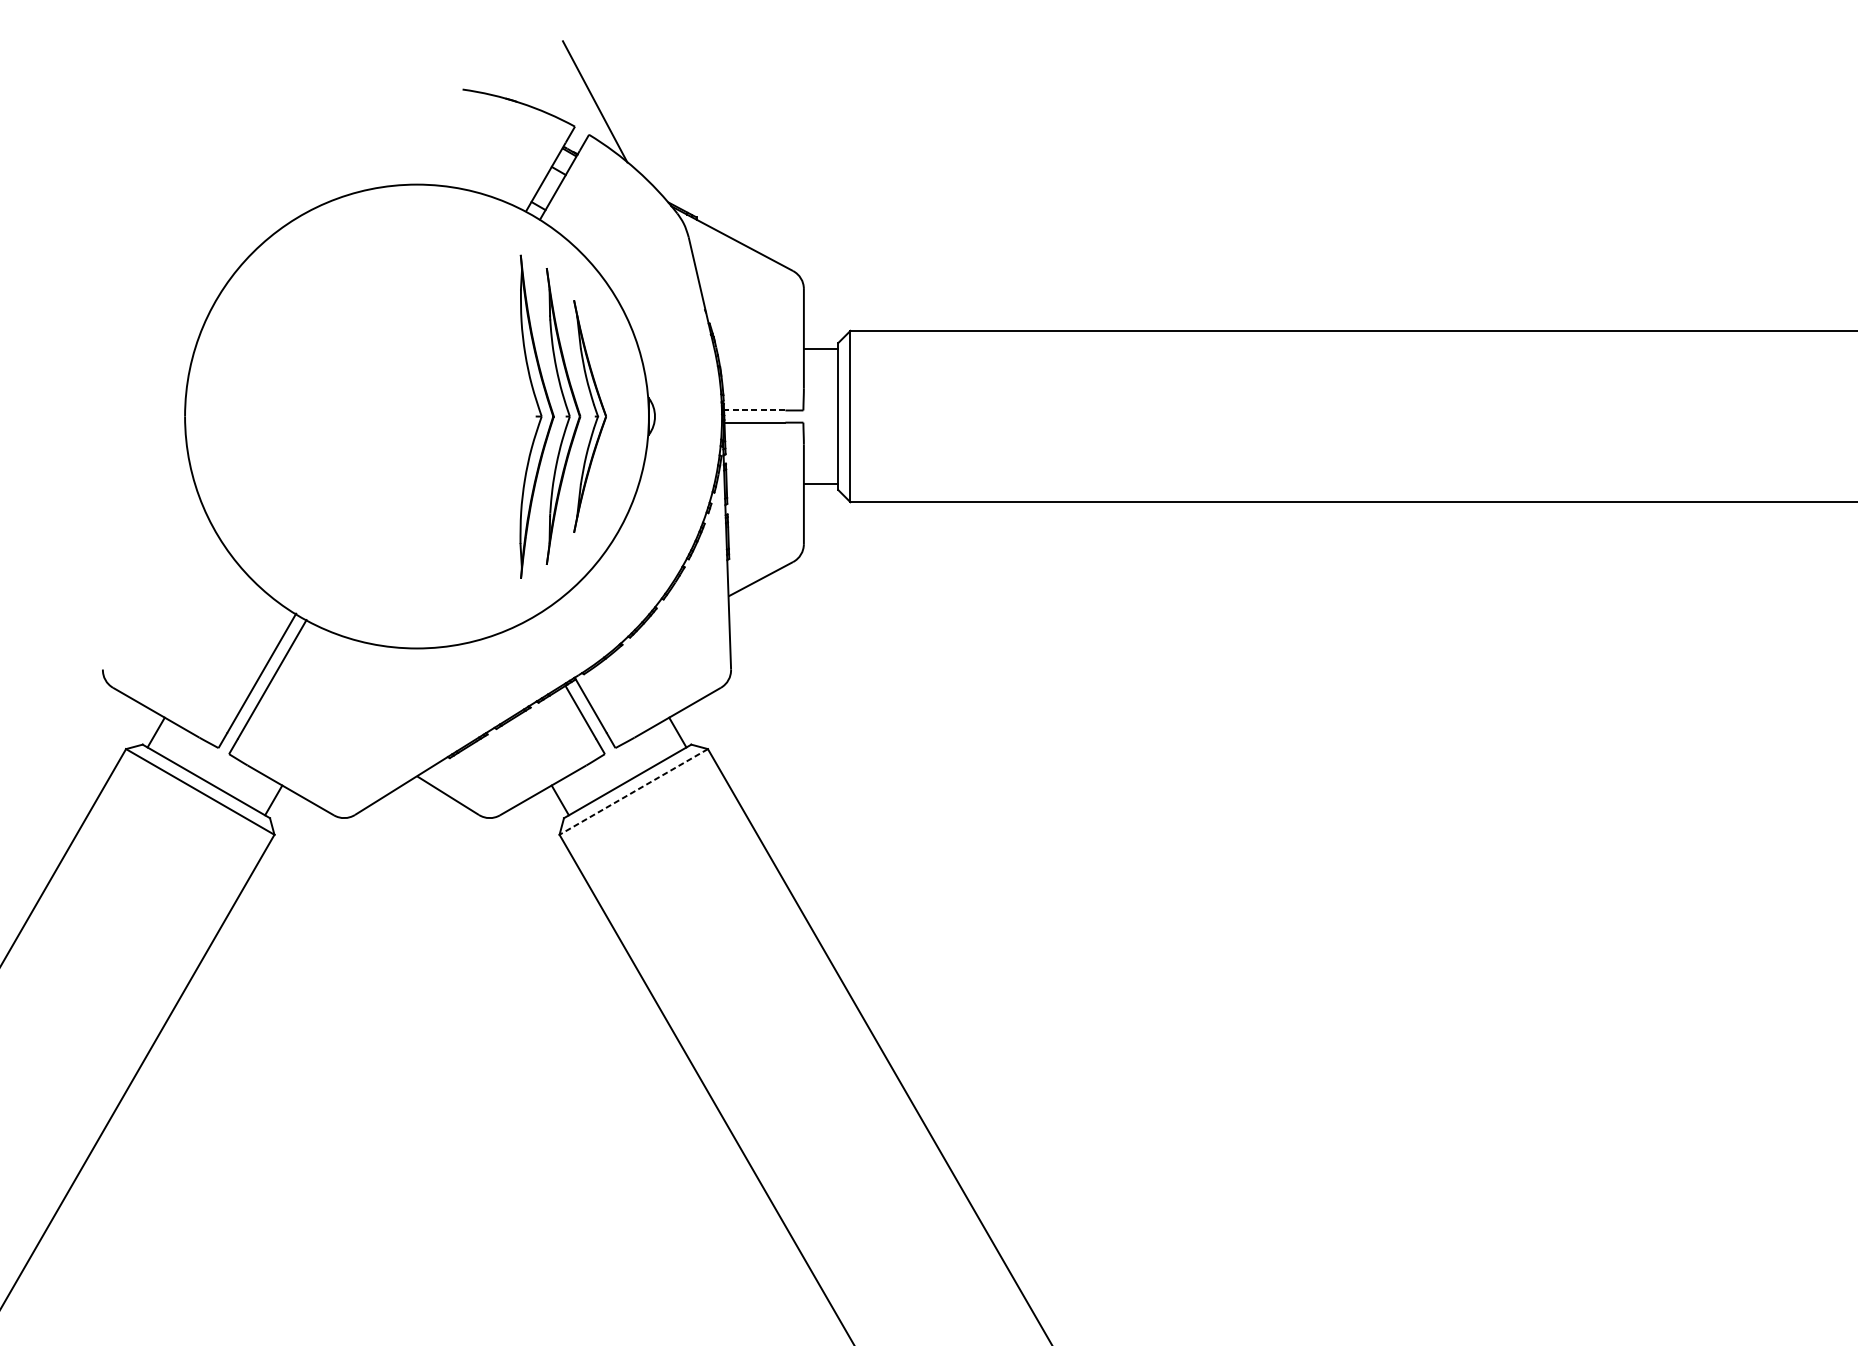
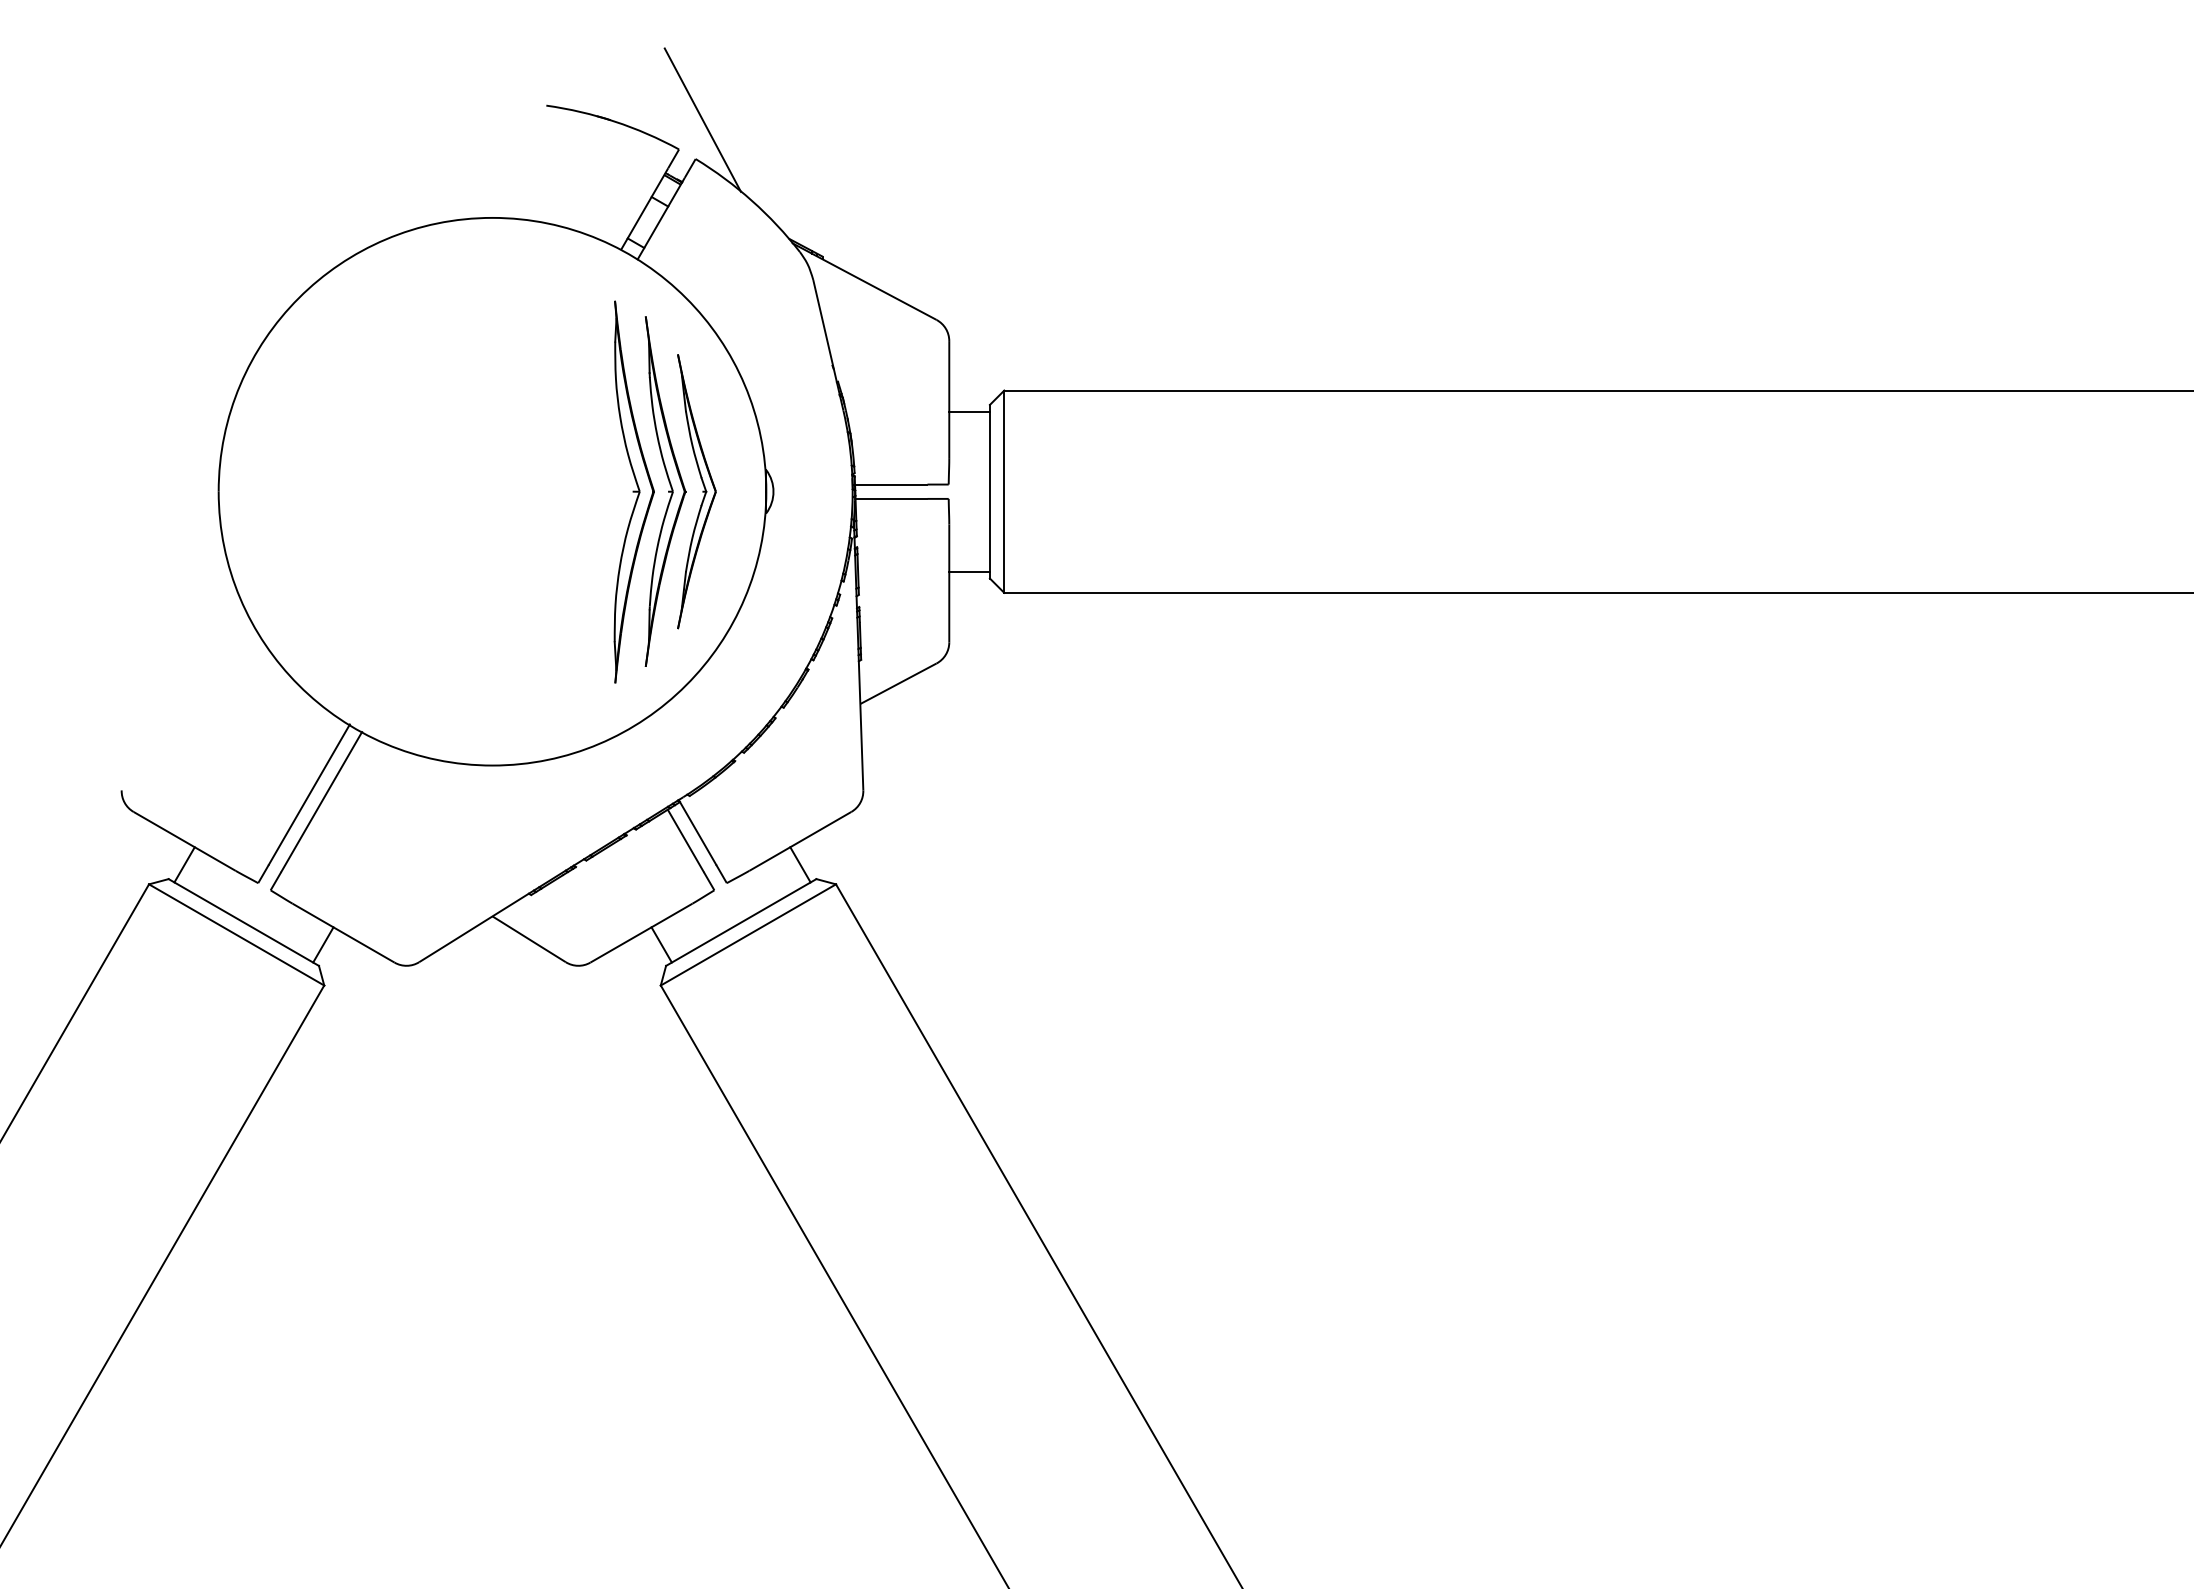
line: (754, 410) -> (890, 484), dashed -> solid
line: (633, 792) -> (748, 935), dashed -> solid

